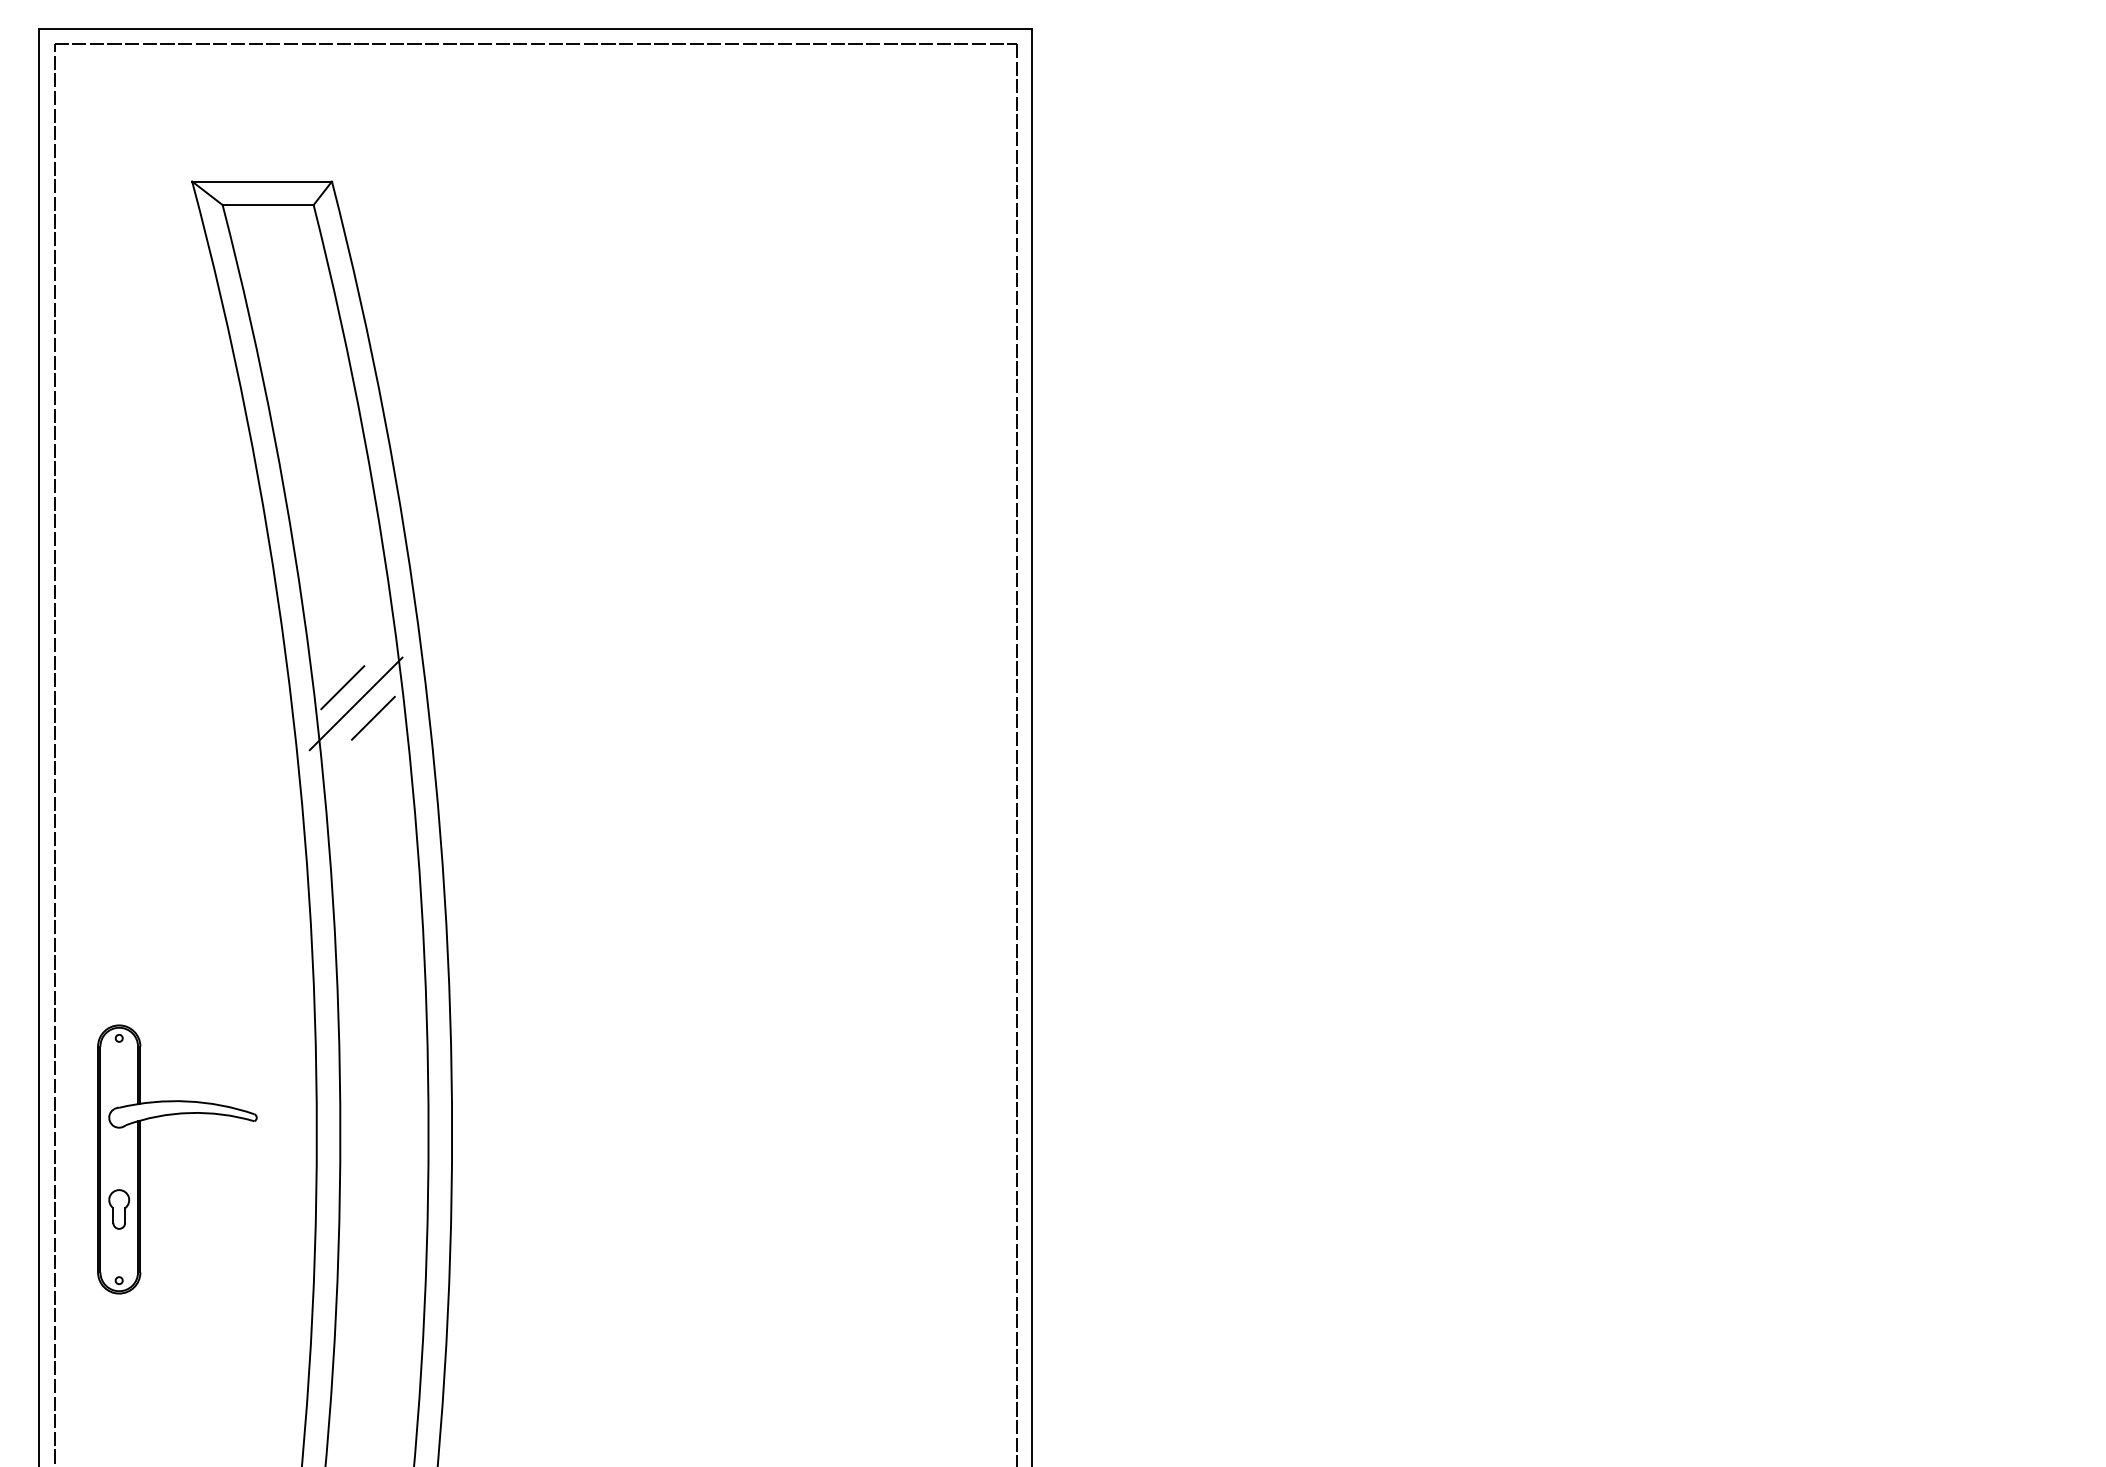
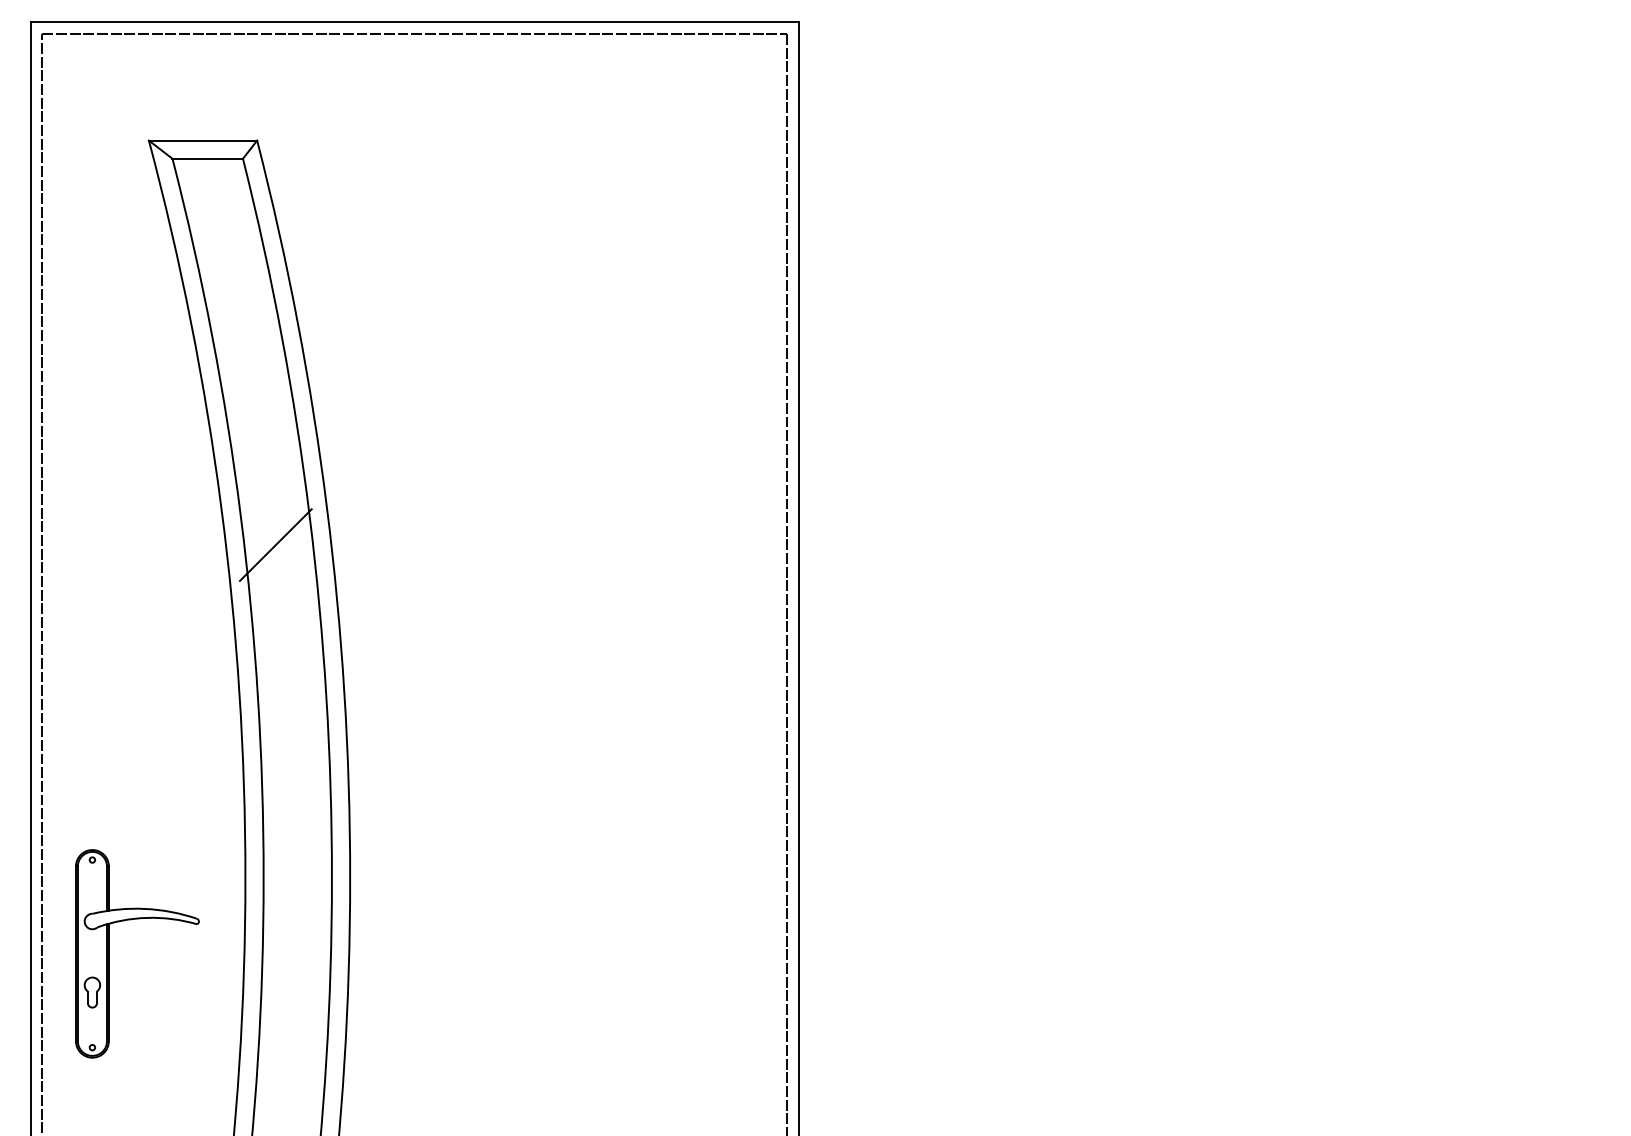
line: (342, 687) -> (265, 532), removed
line: (372, 717) -> (288, 555), removed
part: (141, 1159) -> (109, 953), moved

